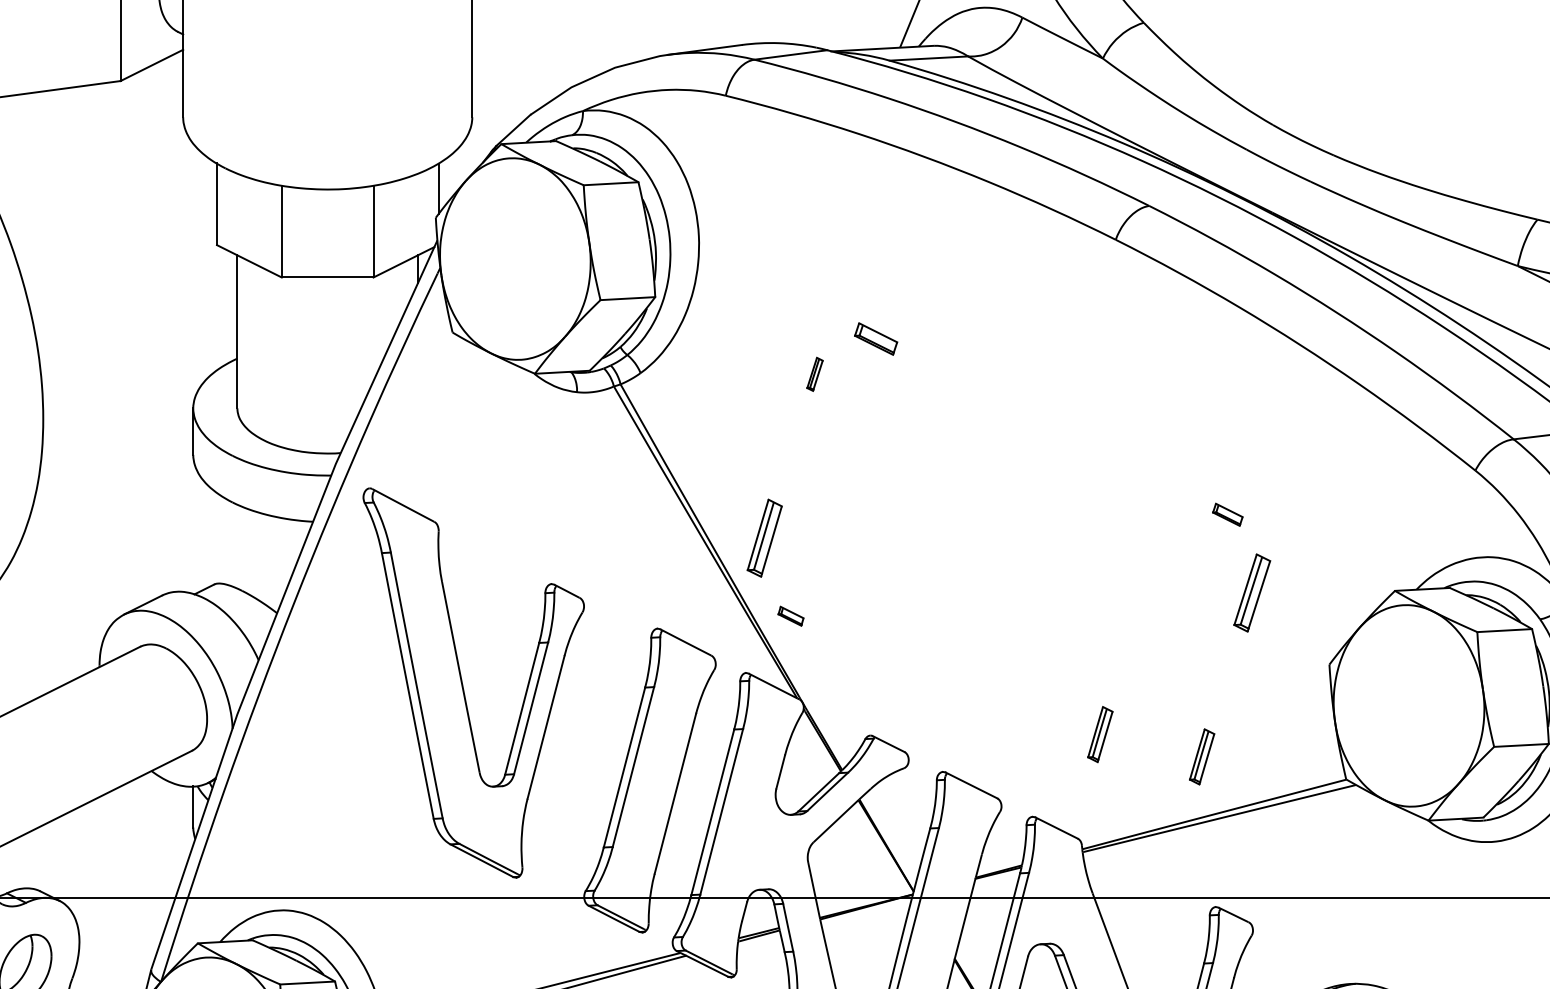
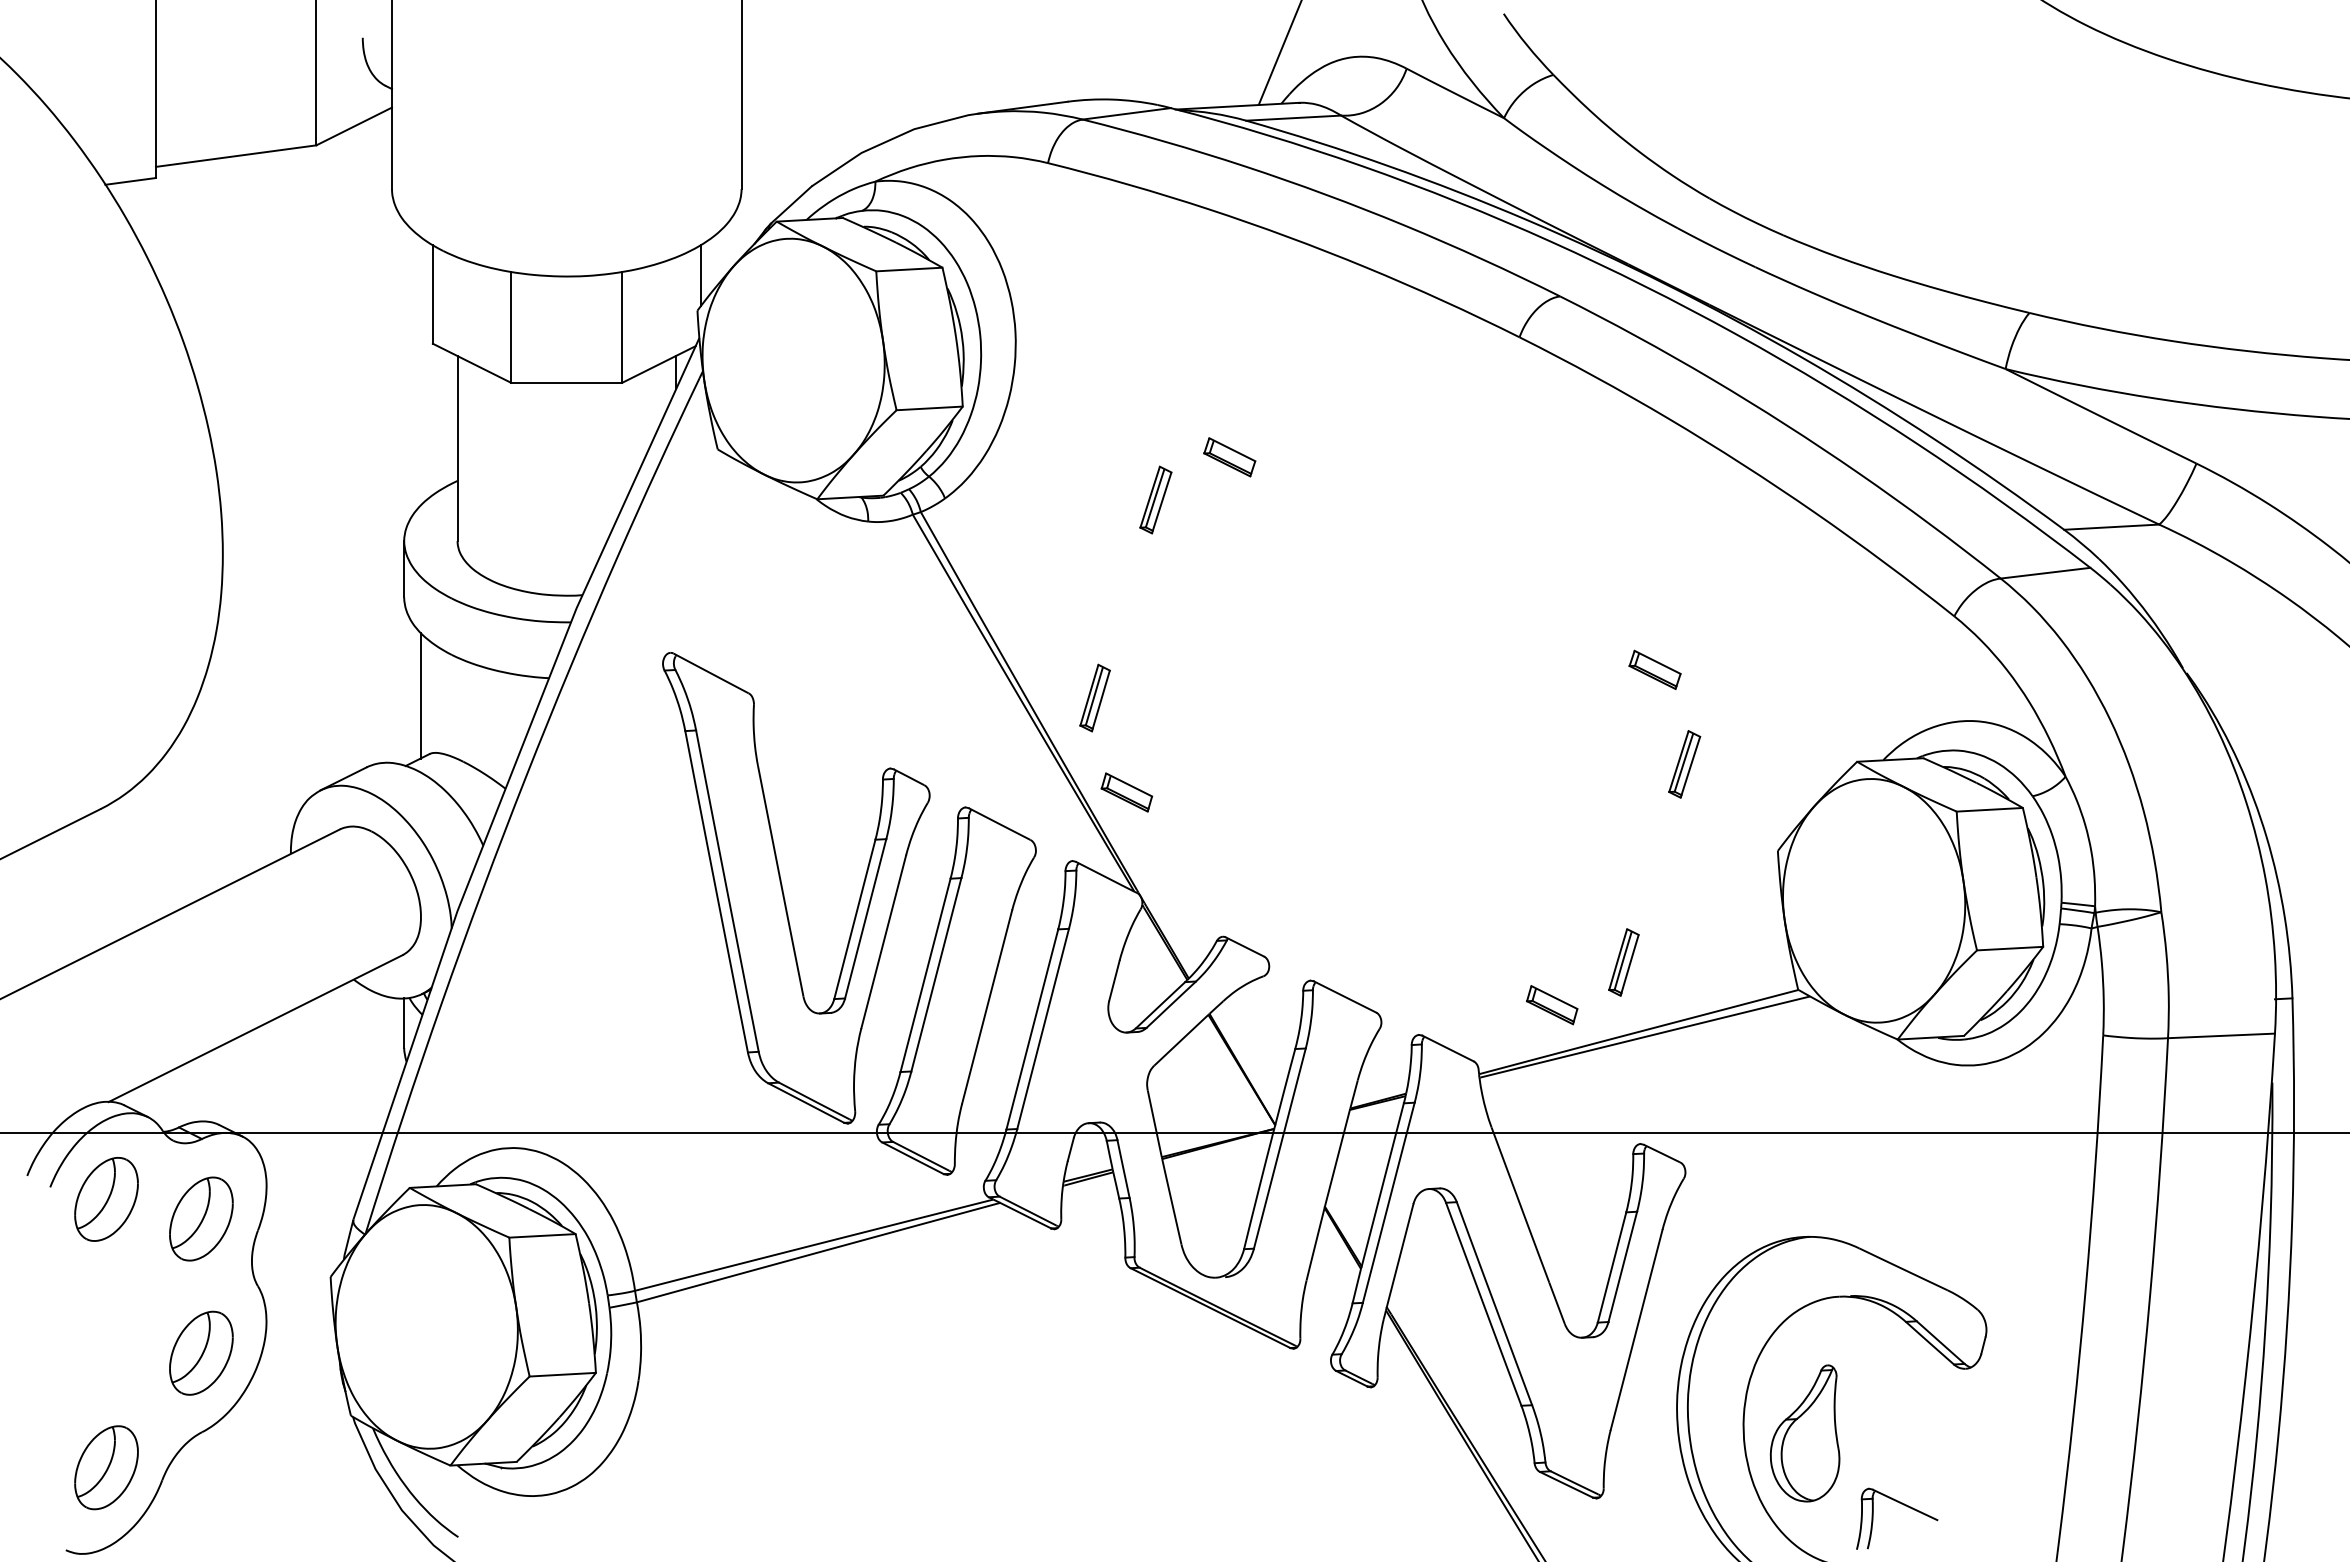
part: (814, 373) -> (1155, 499), size x1.67
part: (1227, 514) -> (1654, 669), size x1.43
line: (206, 536) -> (420, 695), added
part: (764, 537) -> (1094, 697), size x0.71
part: (1252, 593) -> (1684, 764), size x0.71
part: (790, 616) -> (1126, 792), size x1.67
part: (463, 684) -> (783, 889), moved
part: (1100, 734) -> (1500, 935), removed
part: (1143, 792) -> (1552, 1005), added

